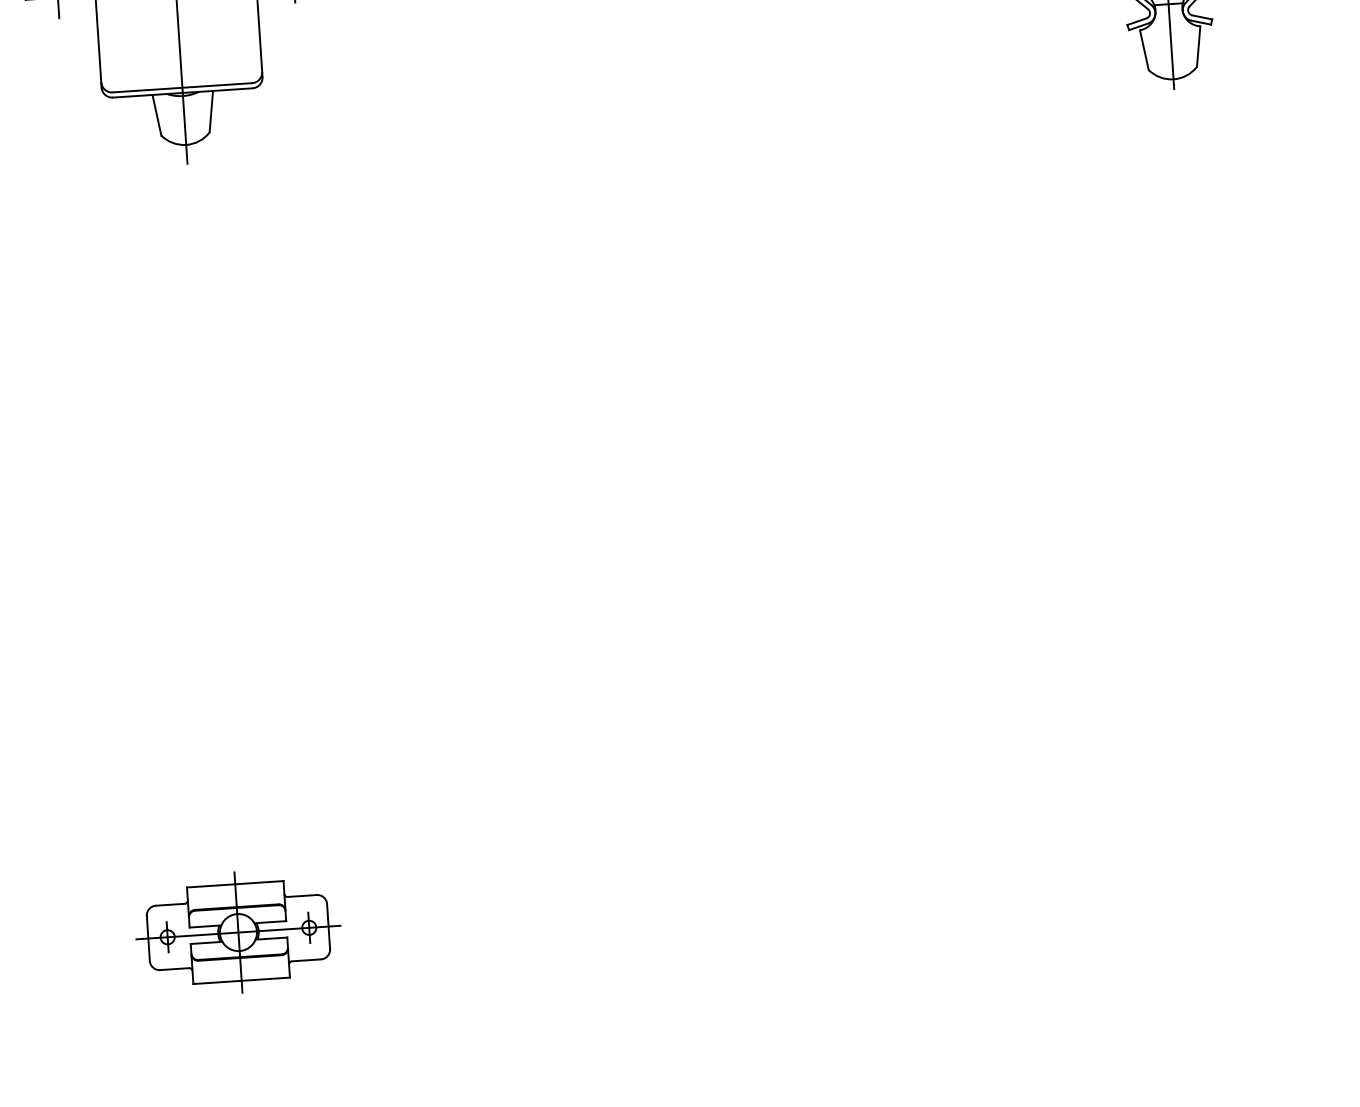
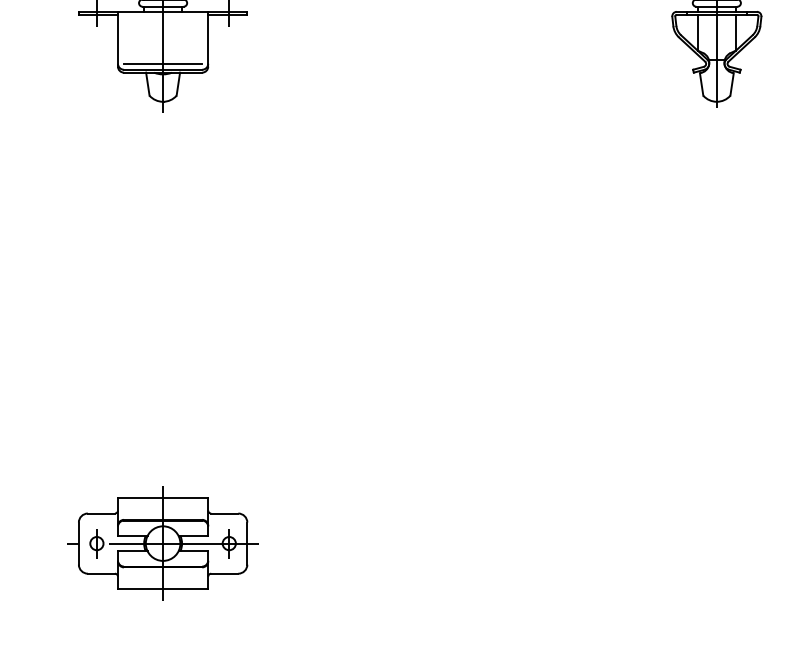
line: (182, 76) -> (163, 63), added
part: (237, 932) -> (162, 543), size x1.67

